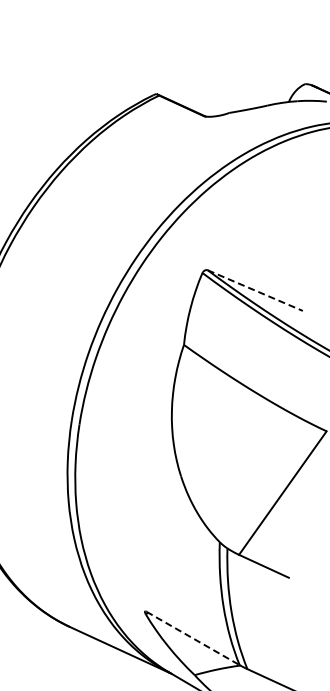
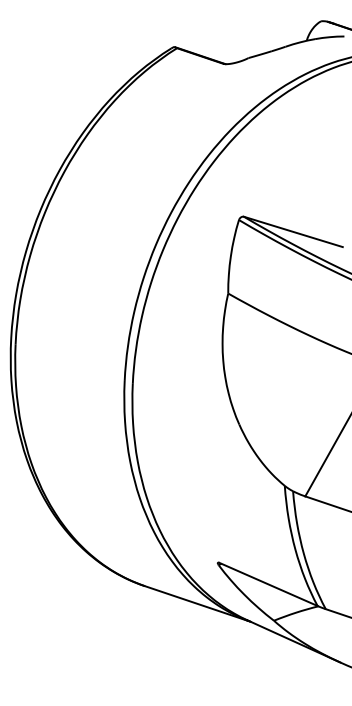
line: (255, 290) -> (293, 231), dashed -> solid
line: (193, 638) -> (268, 584), dashed -> solid

